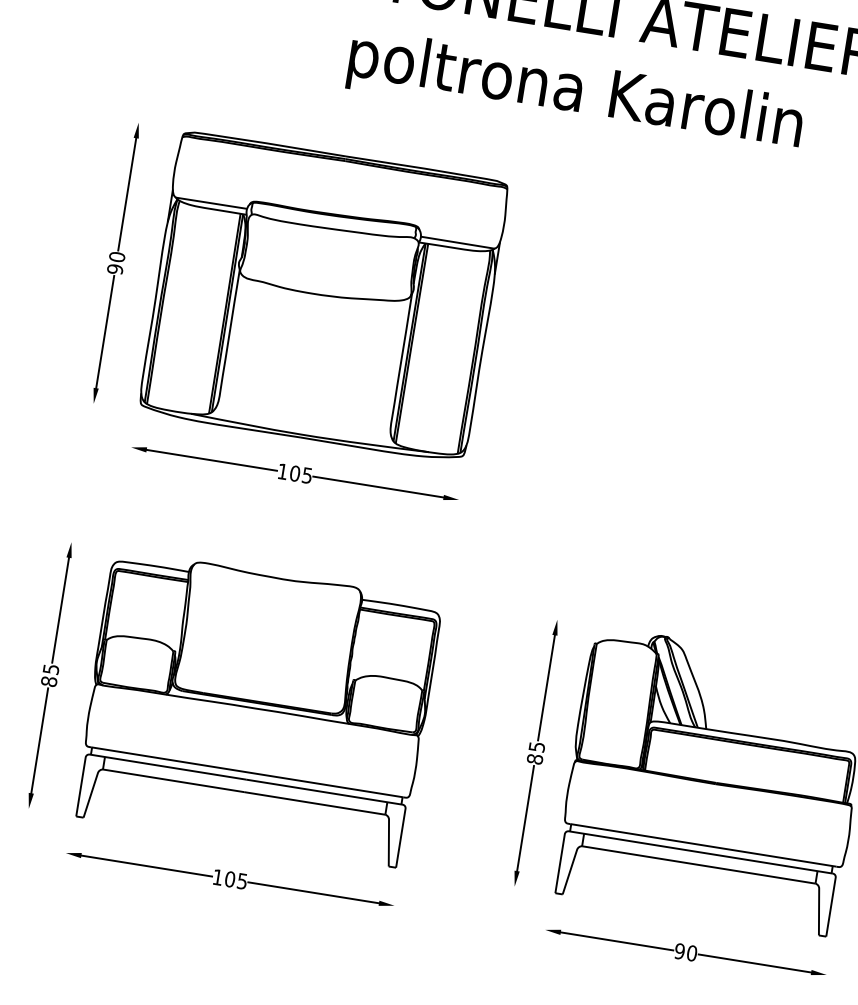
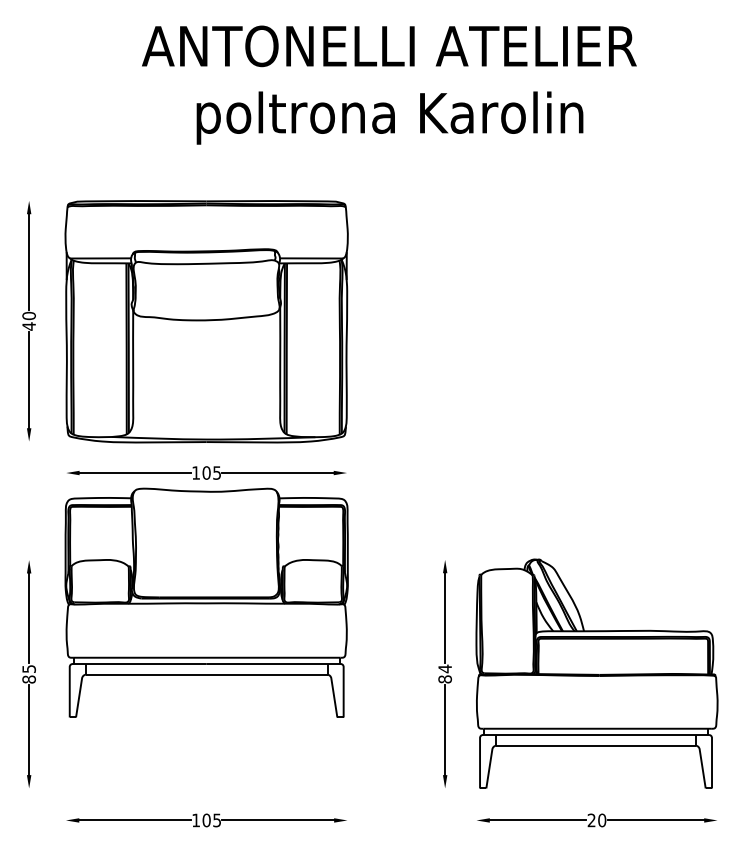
text: (114, 269) -> (28, 326), 90 -> 40
part: (257, 707) -> (206, 602), moved
text: (536, 746) -> (444, 668), 85 -> 84
text: (679, 951) -> (591, 820), 90 -> 20

